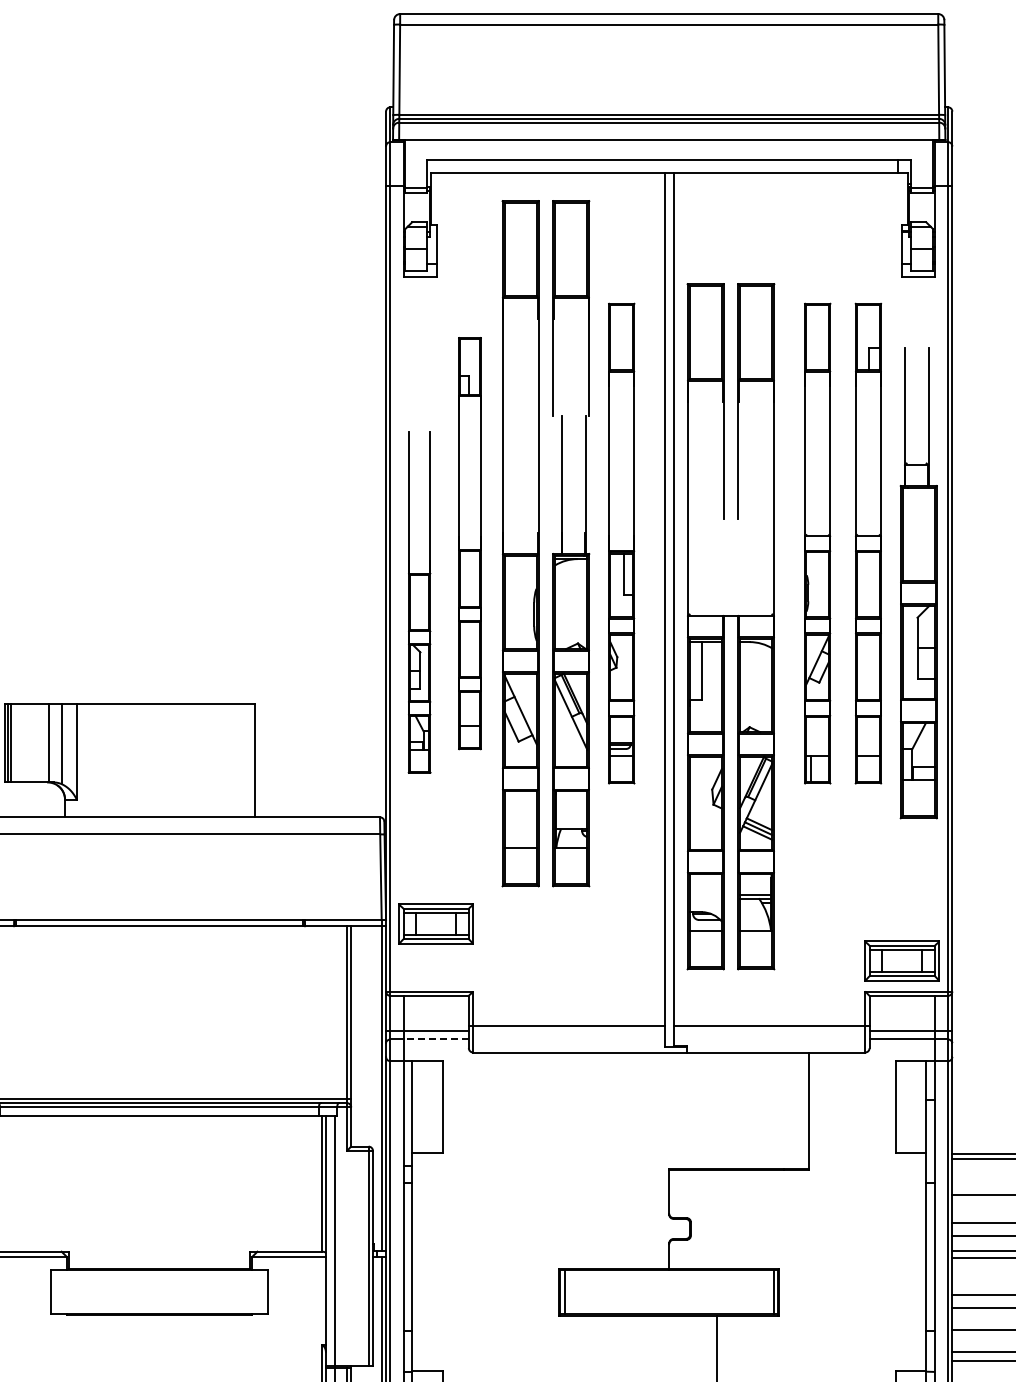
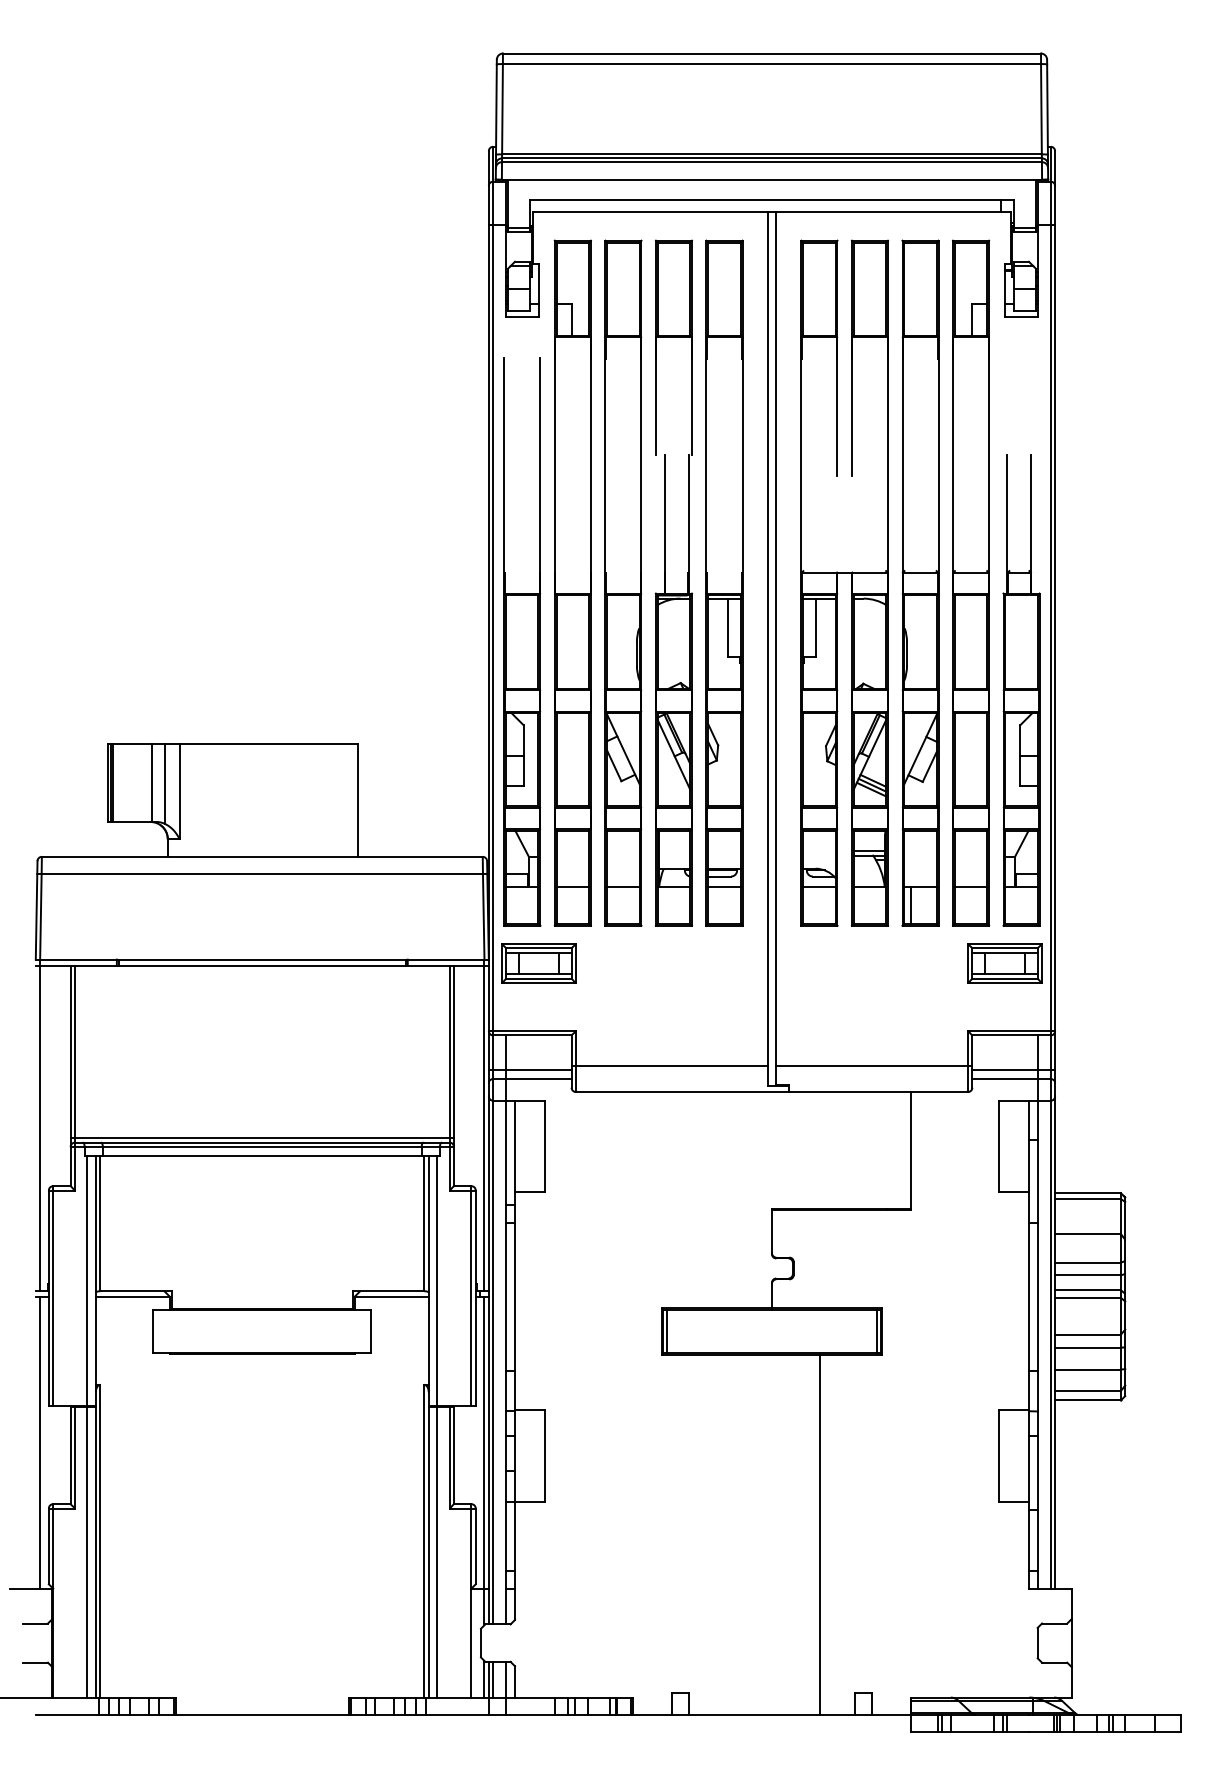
part: (469, 542) -> (572, 582), size x1.67
part: (621, 542) -> (724, 582), size x1.43
part: (817, 542) -> (920, 582), size x1.43
part: (868, 542) -> (971, 582), size x1.43
part: (918, 582) -> (1021, 690), moved
part: (419, 601) -> (522, 641), size x1.67
part: (723, 625) -> (837, 582), moved
part: (901, 960) -> (1004, 963), moved
line: (435, 1039) -> (538, 1079), dashed -> solid

